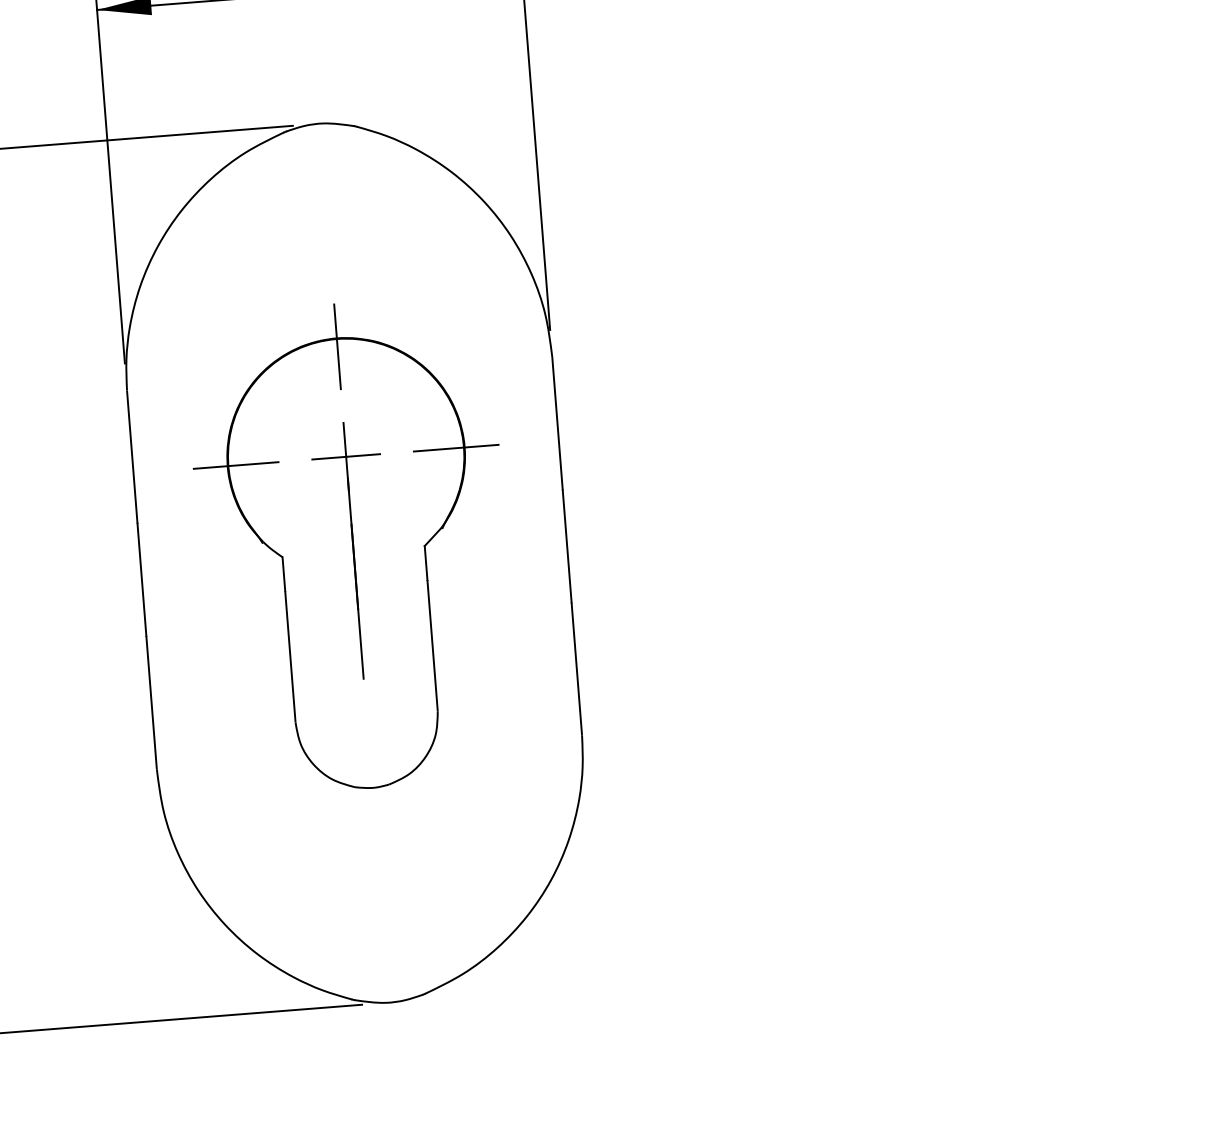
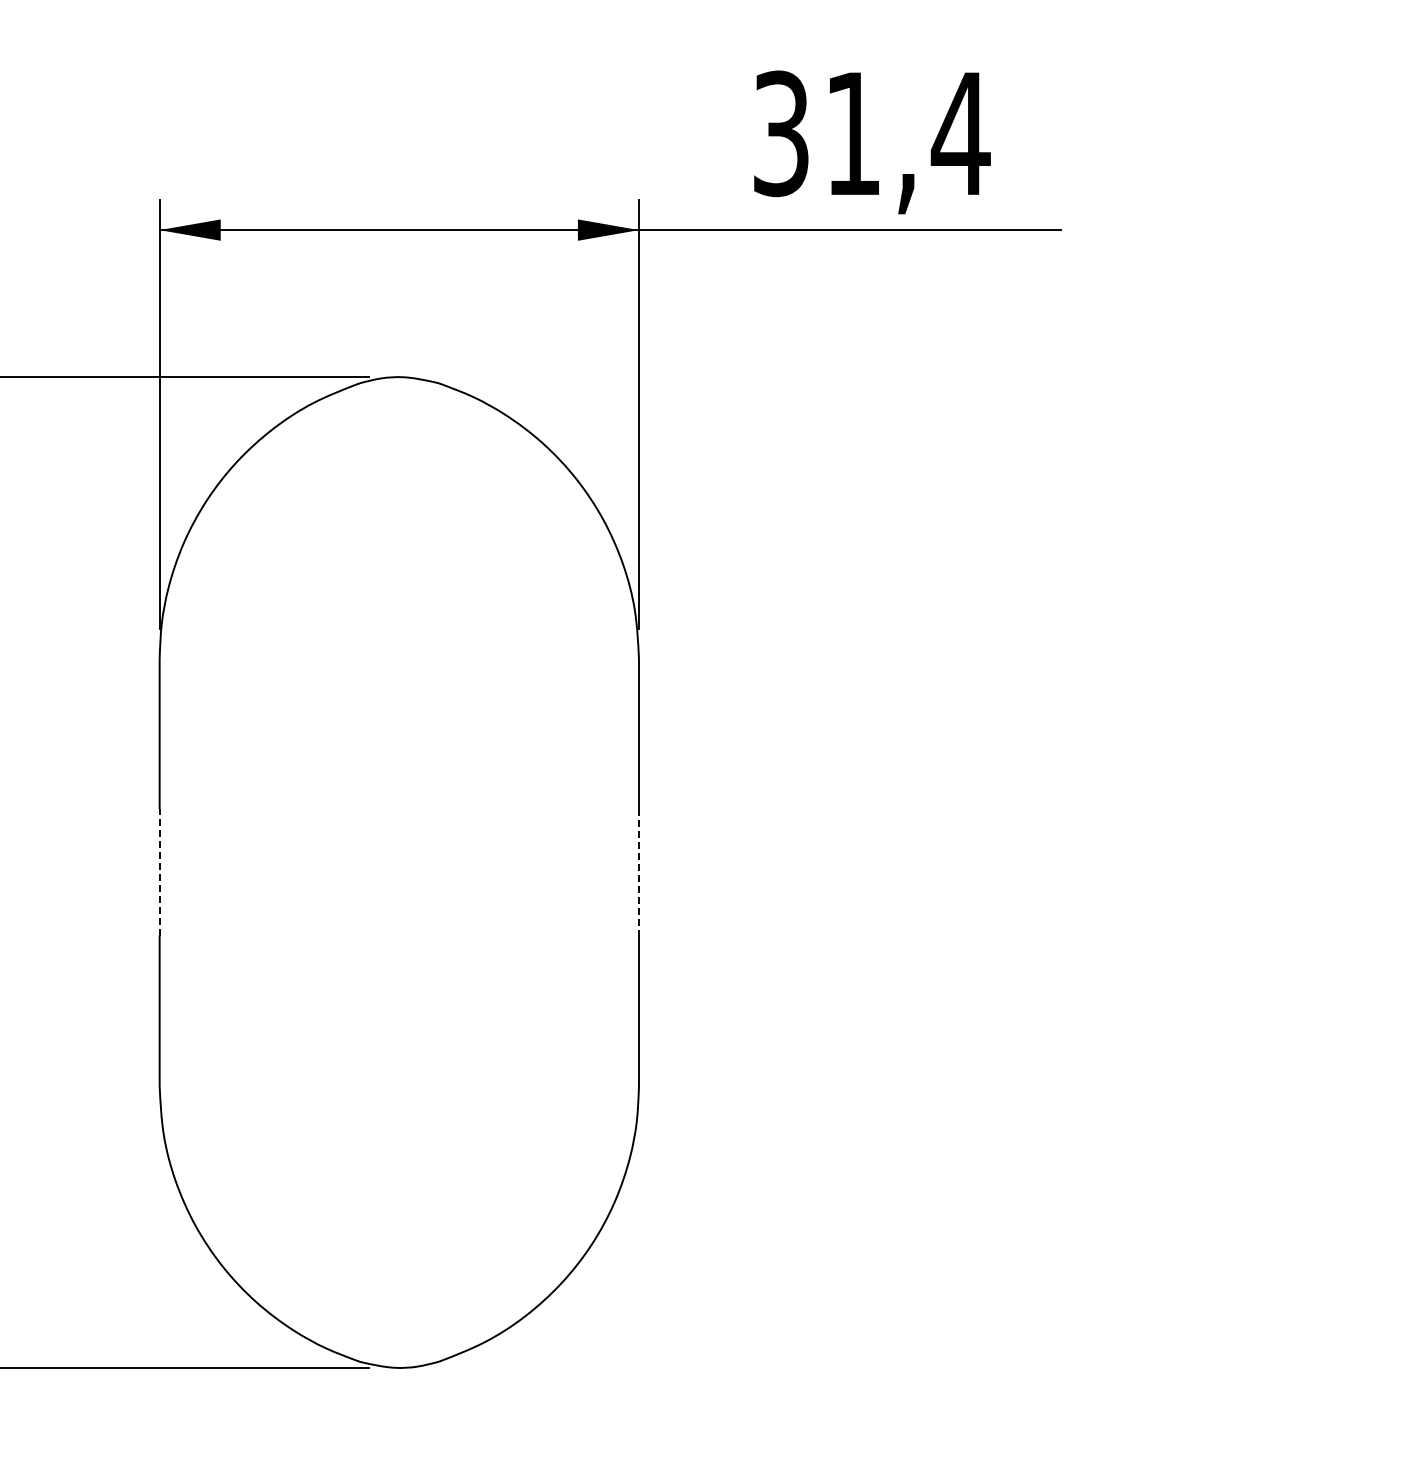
part: (353, 546) -> (399, 853), removed
line: (566, 547) -> (638, 873), solid -> dashed
line: (141, 579) -> (159, 872), solid -> dashed

